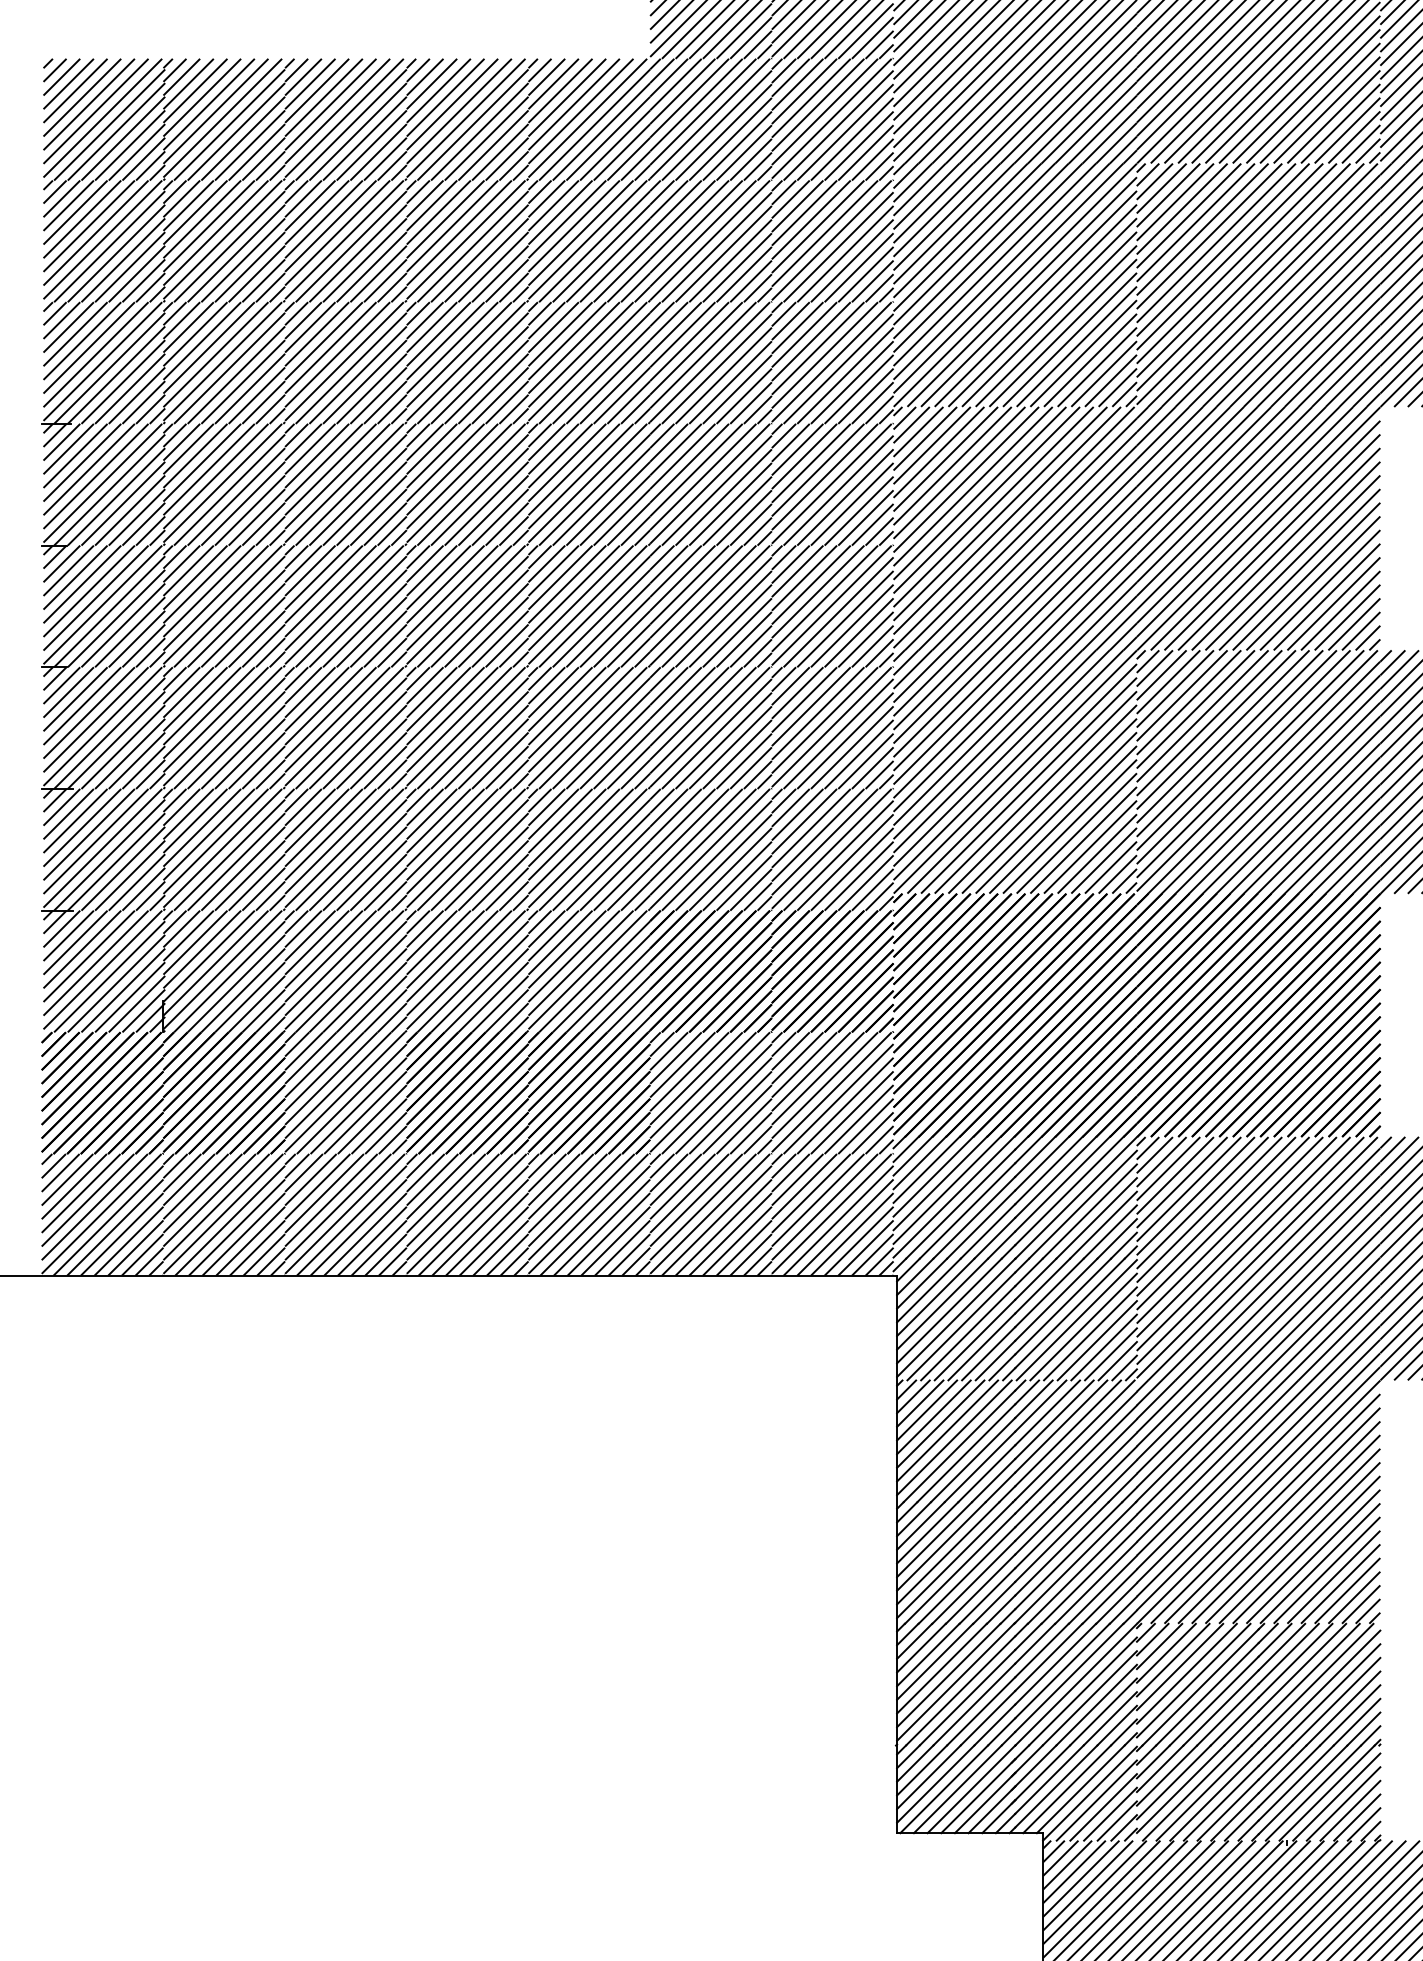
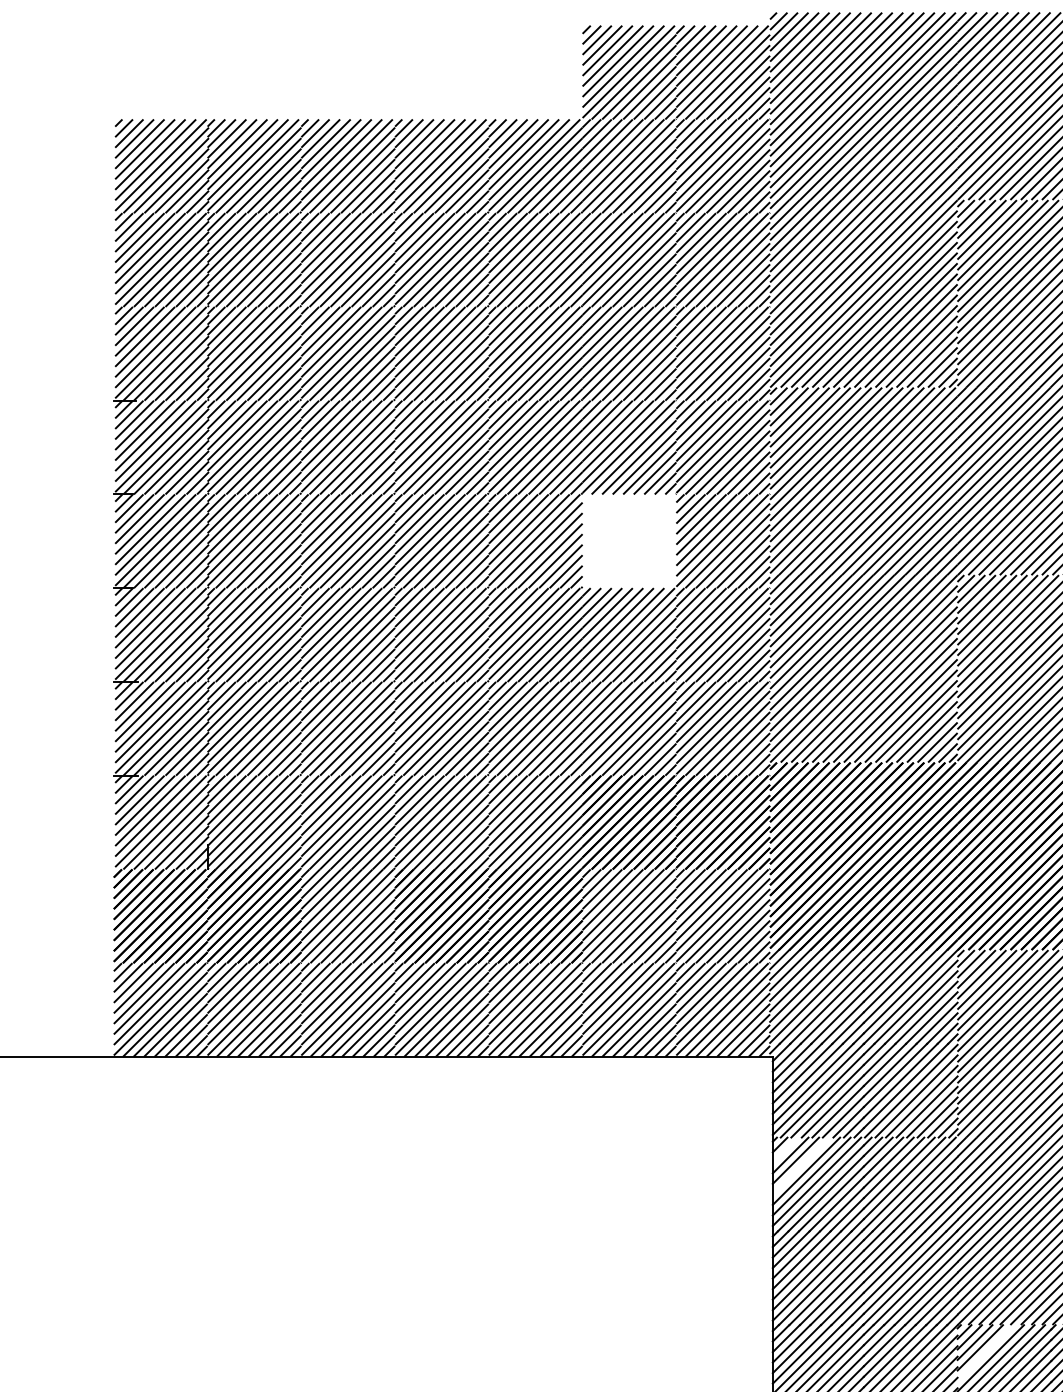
hatch: (710, 606) -> (629, 541), removed
line: (913, 1396) -> (785, 1149), removed
line: (933, 1417) -> (800, 1166), removed
line: (1172, 1659) -> (984, 1352), removed

